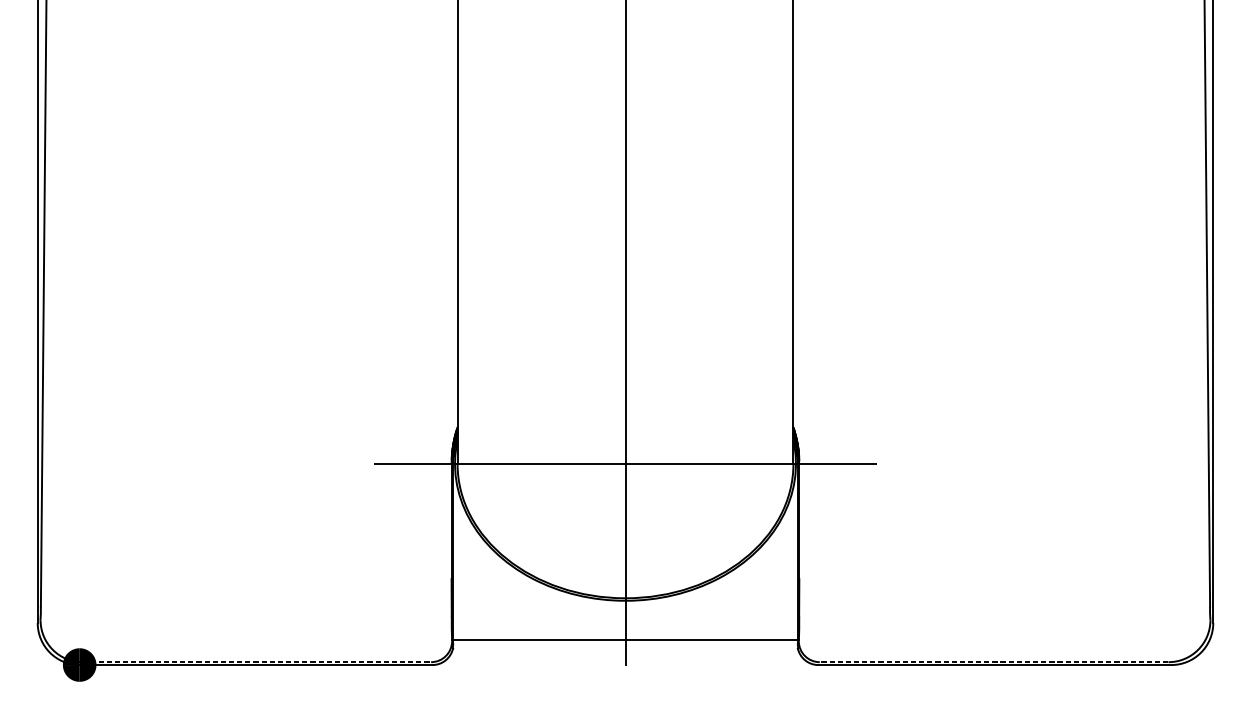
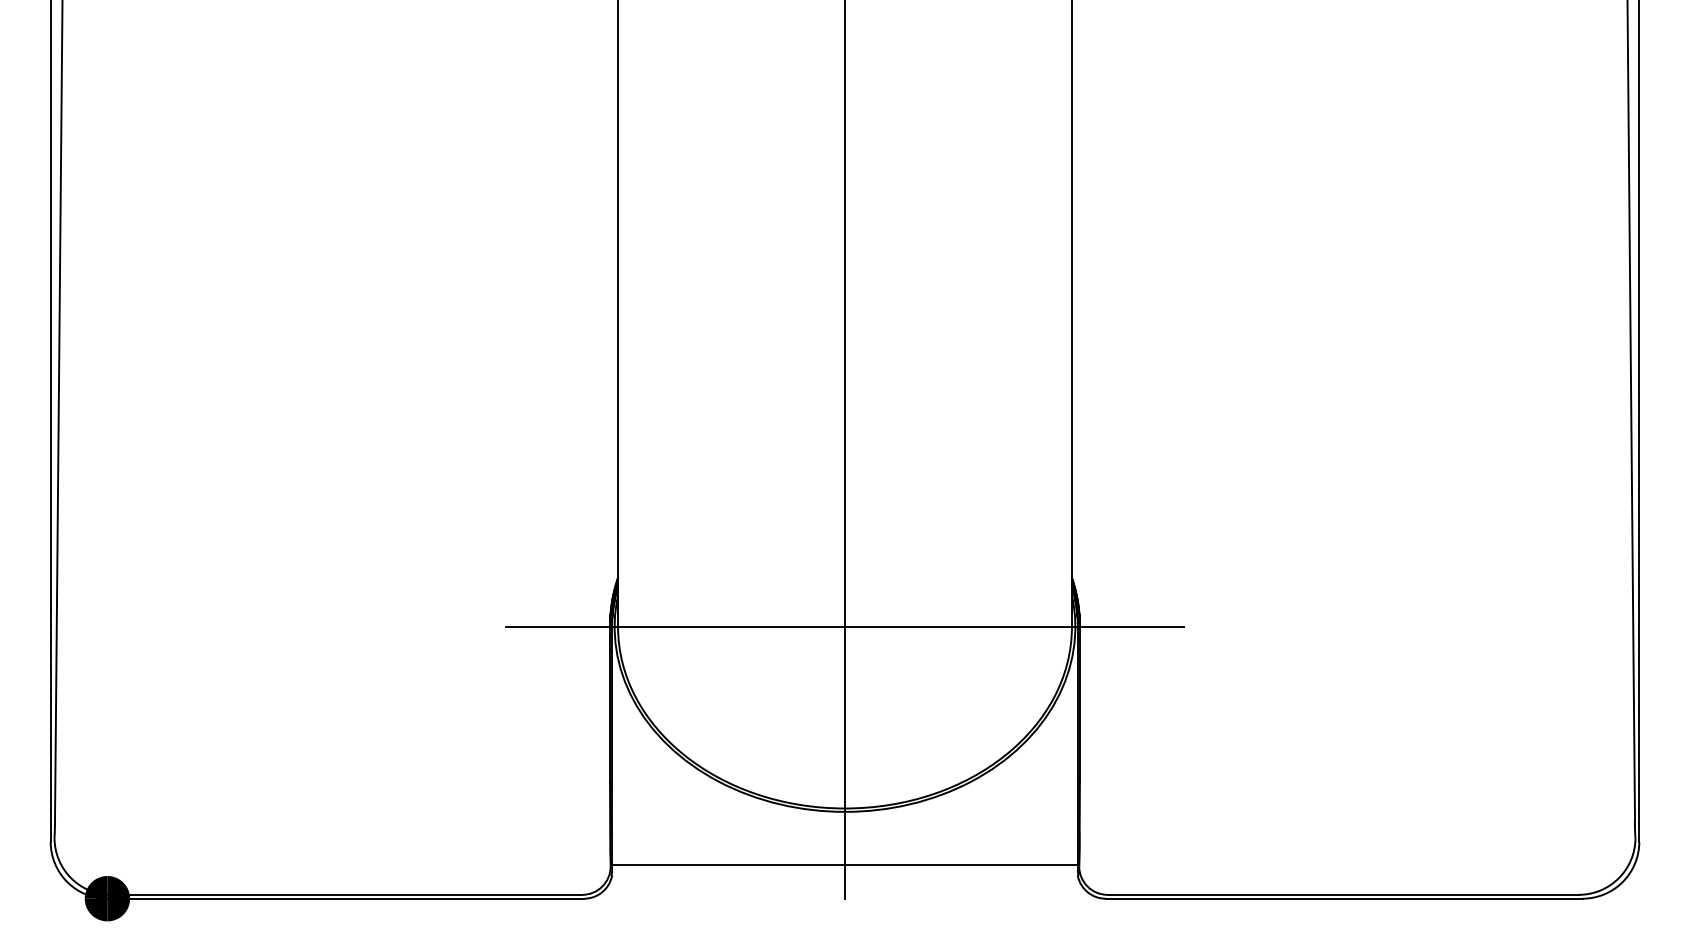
line: (256, 661) -> (346, 894), dashed -> solid
line: (994, 661) -> (1343, 894), dashed -> solid

